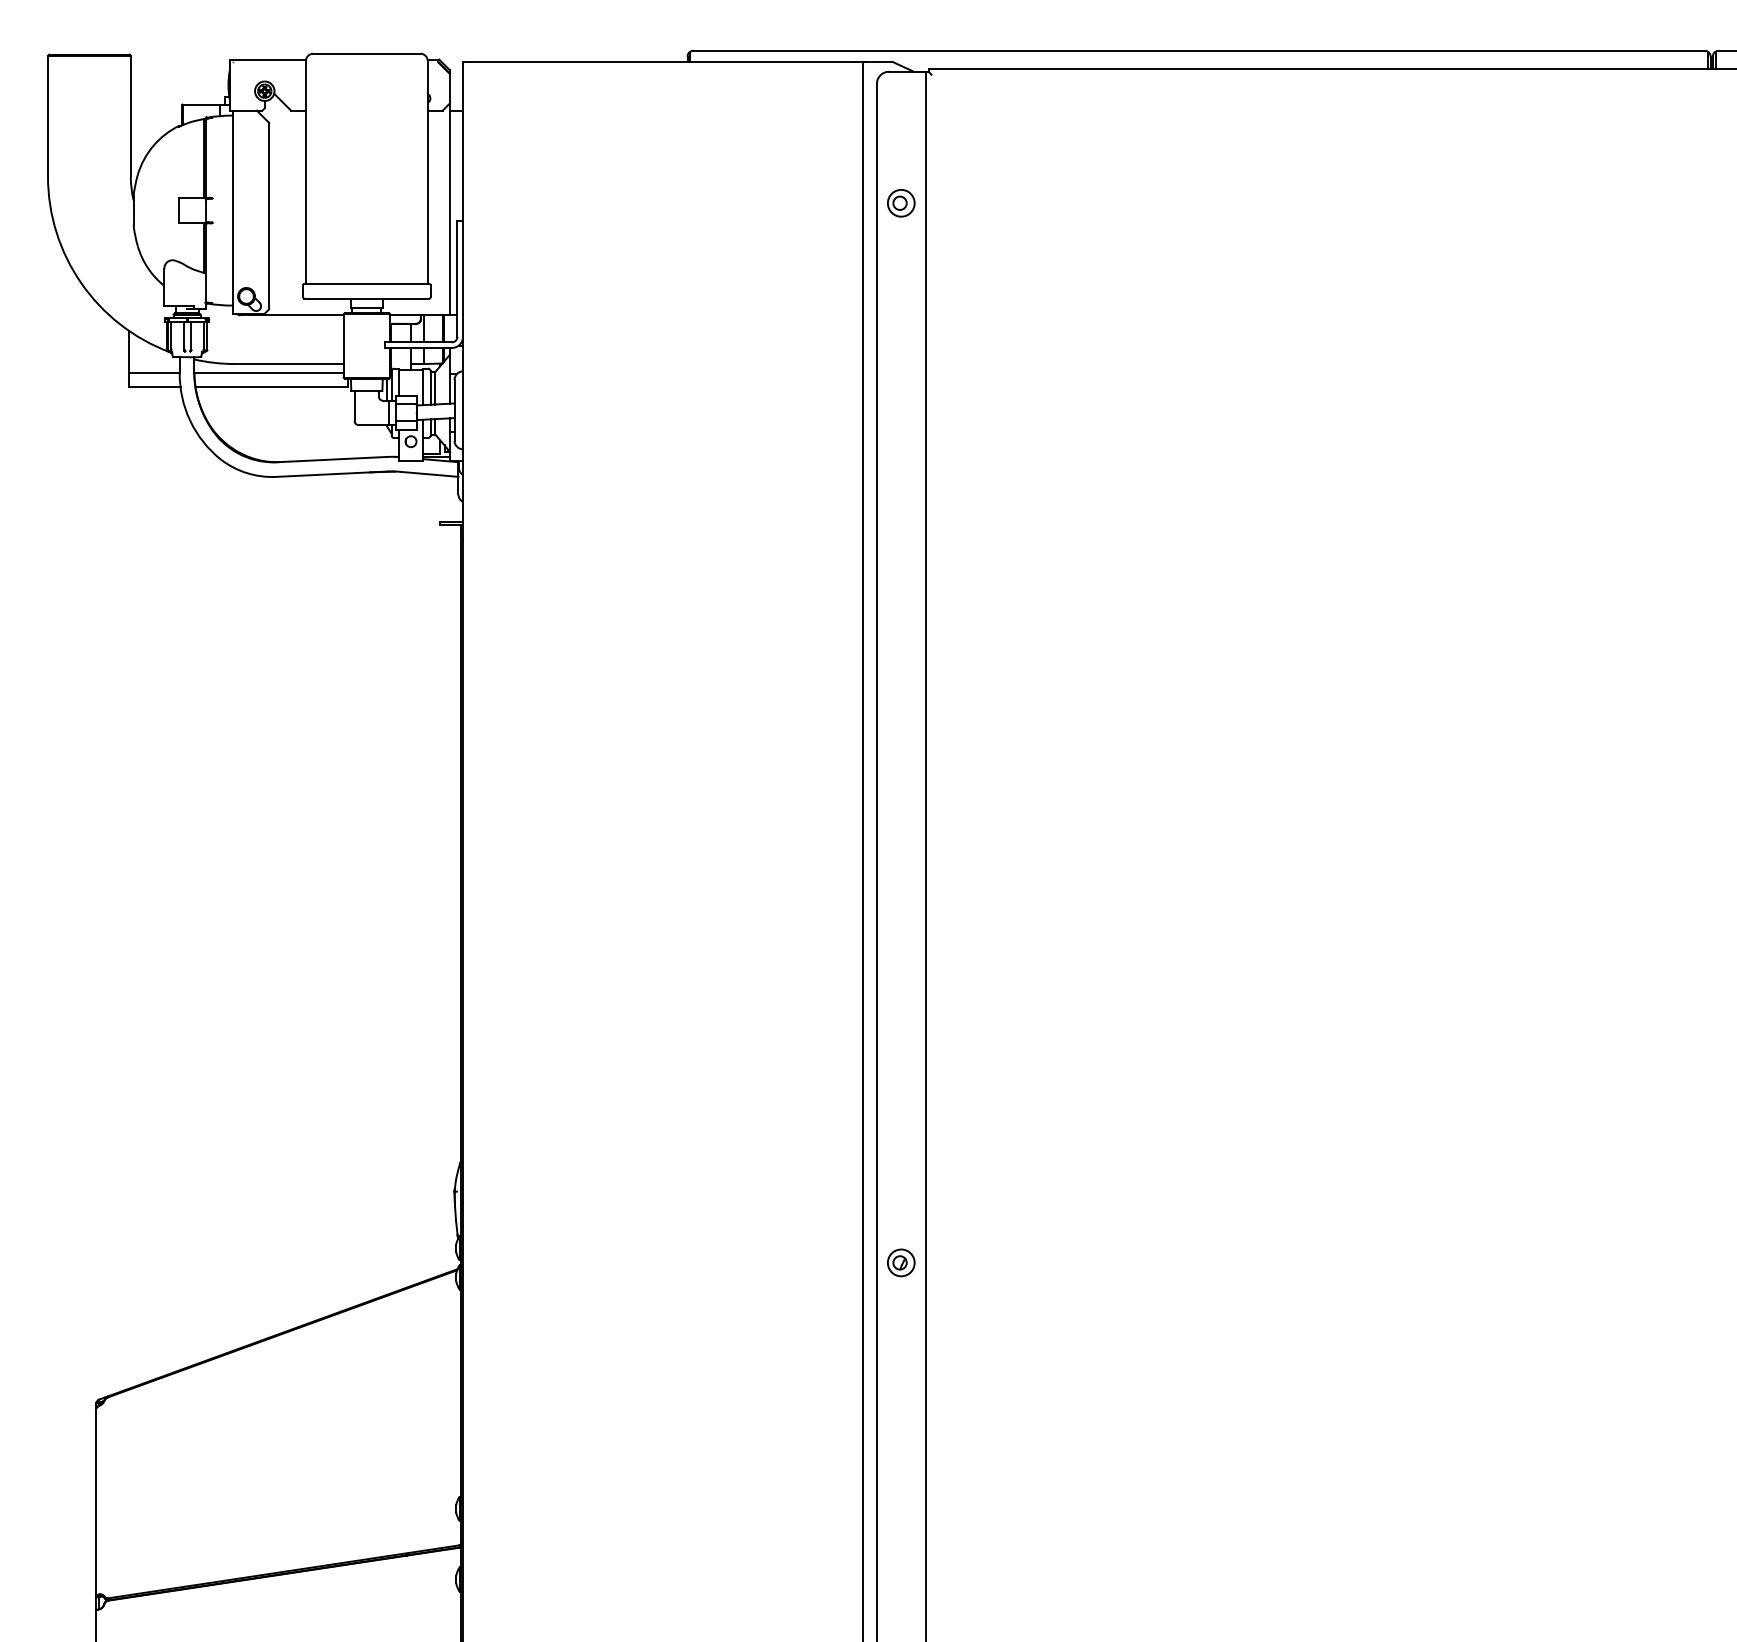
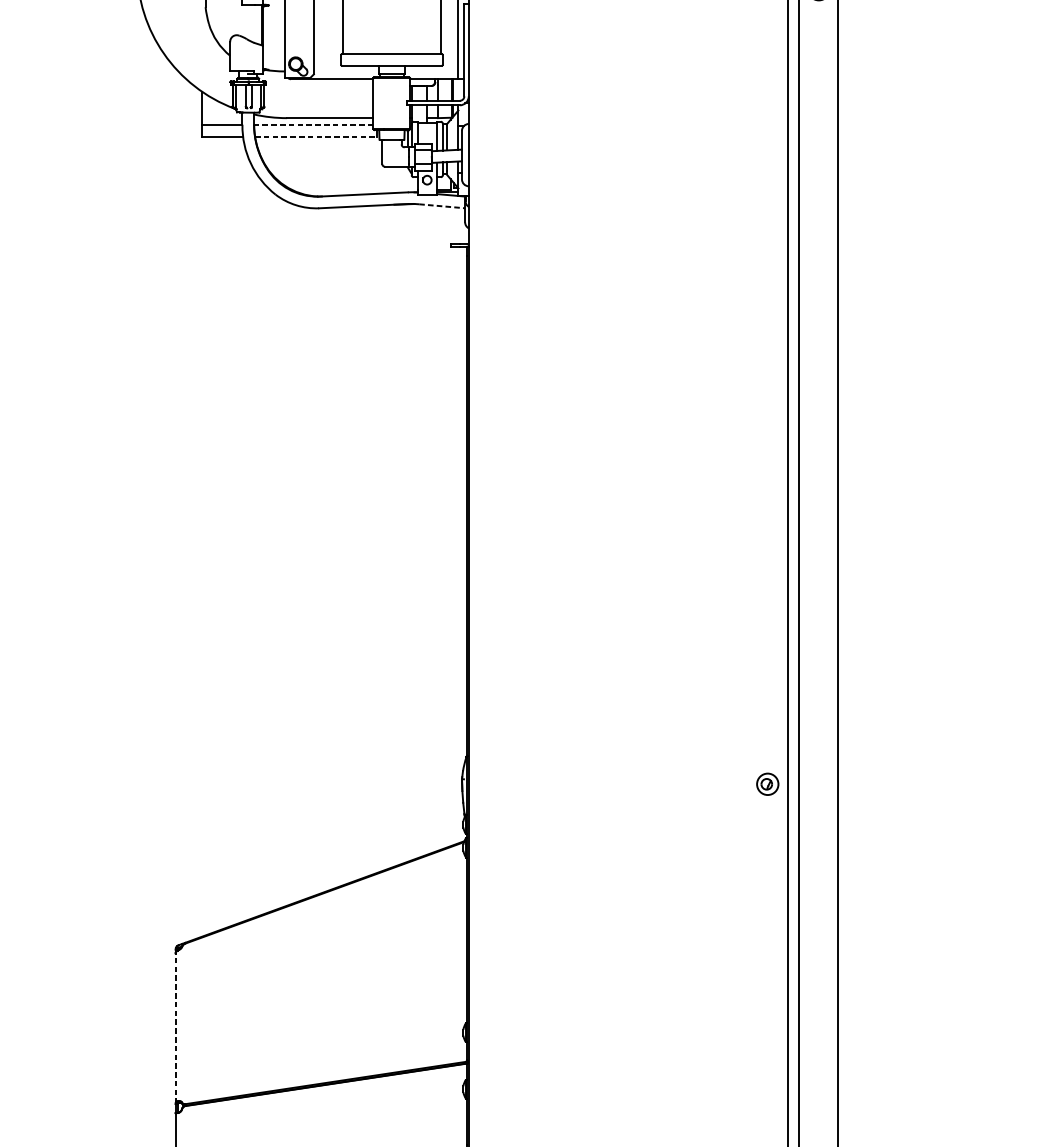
line: (269, 372) -> (314, 124), solid -> dashed
line: (272, 387) -> (316, 136), solid -> dashed
line: (429, 474) -> (441, 206), solid -> dashed
part: (901, 1262) -> (767, 783), moved
line: (95, 1503) -> (175, 1028), solid -> dashed

